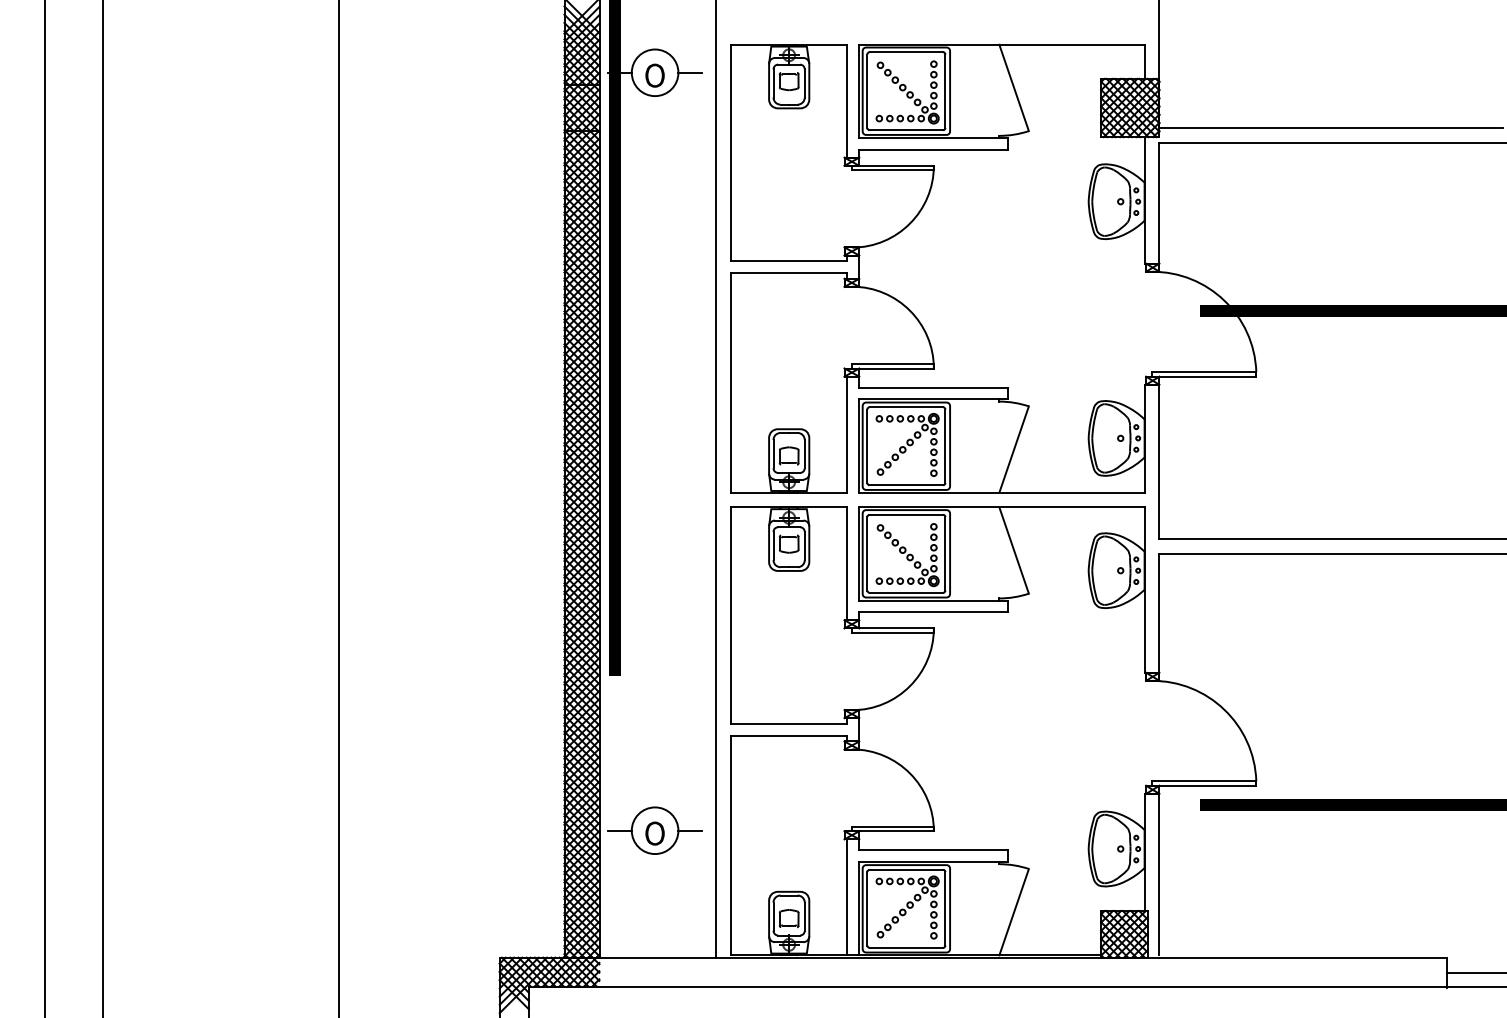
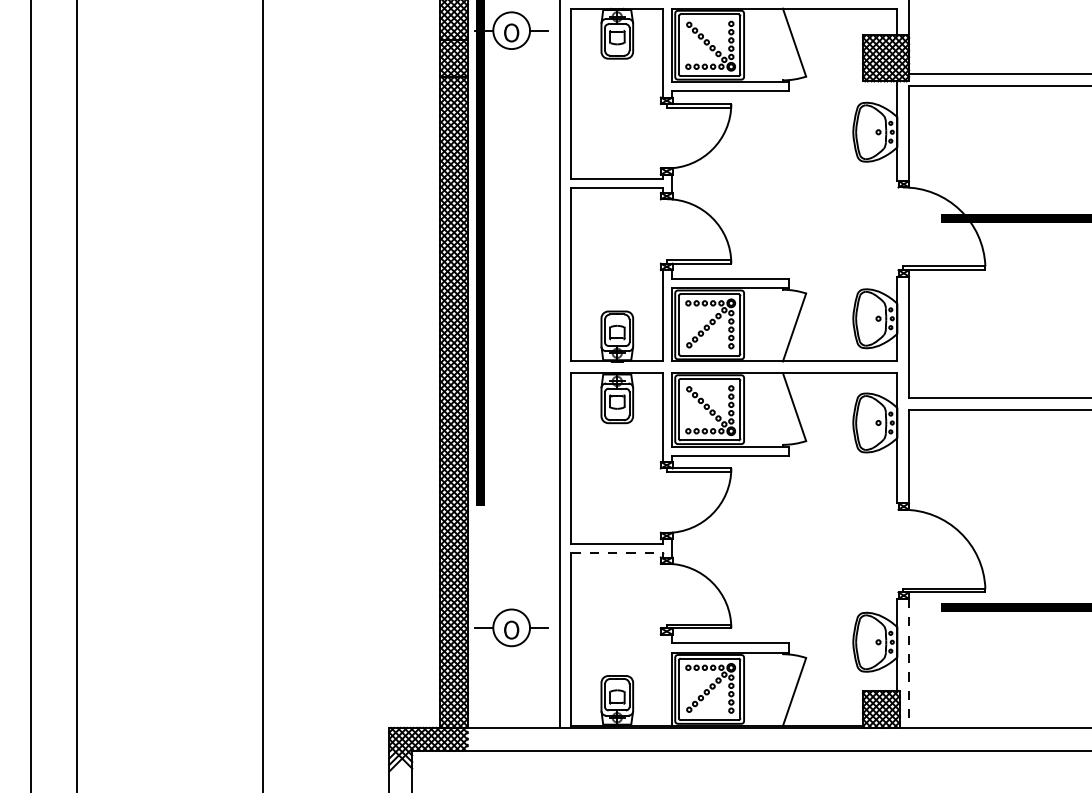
line: (789, 735) -> (617, 552), solid -> dashed
line: (1159, 874) -> (909, 662), solid -> dashed
line: (847, 897) -> (663, 680), removed

